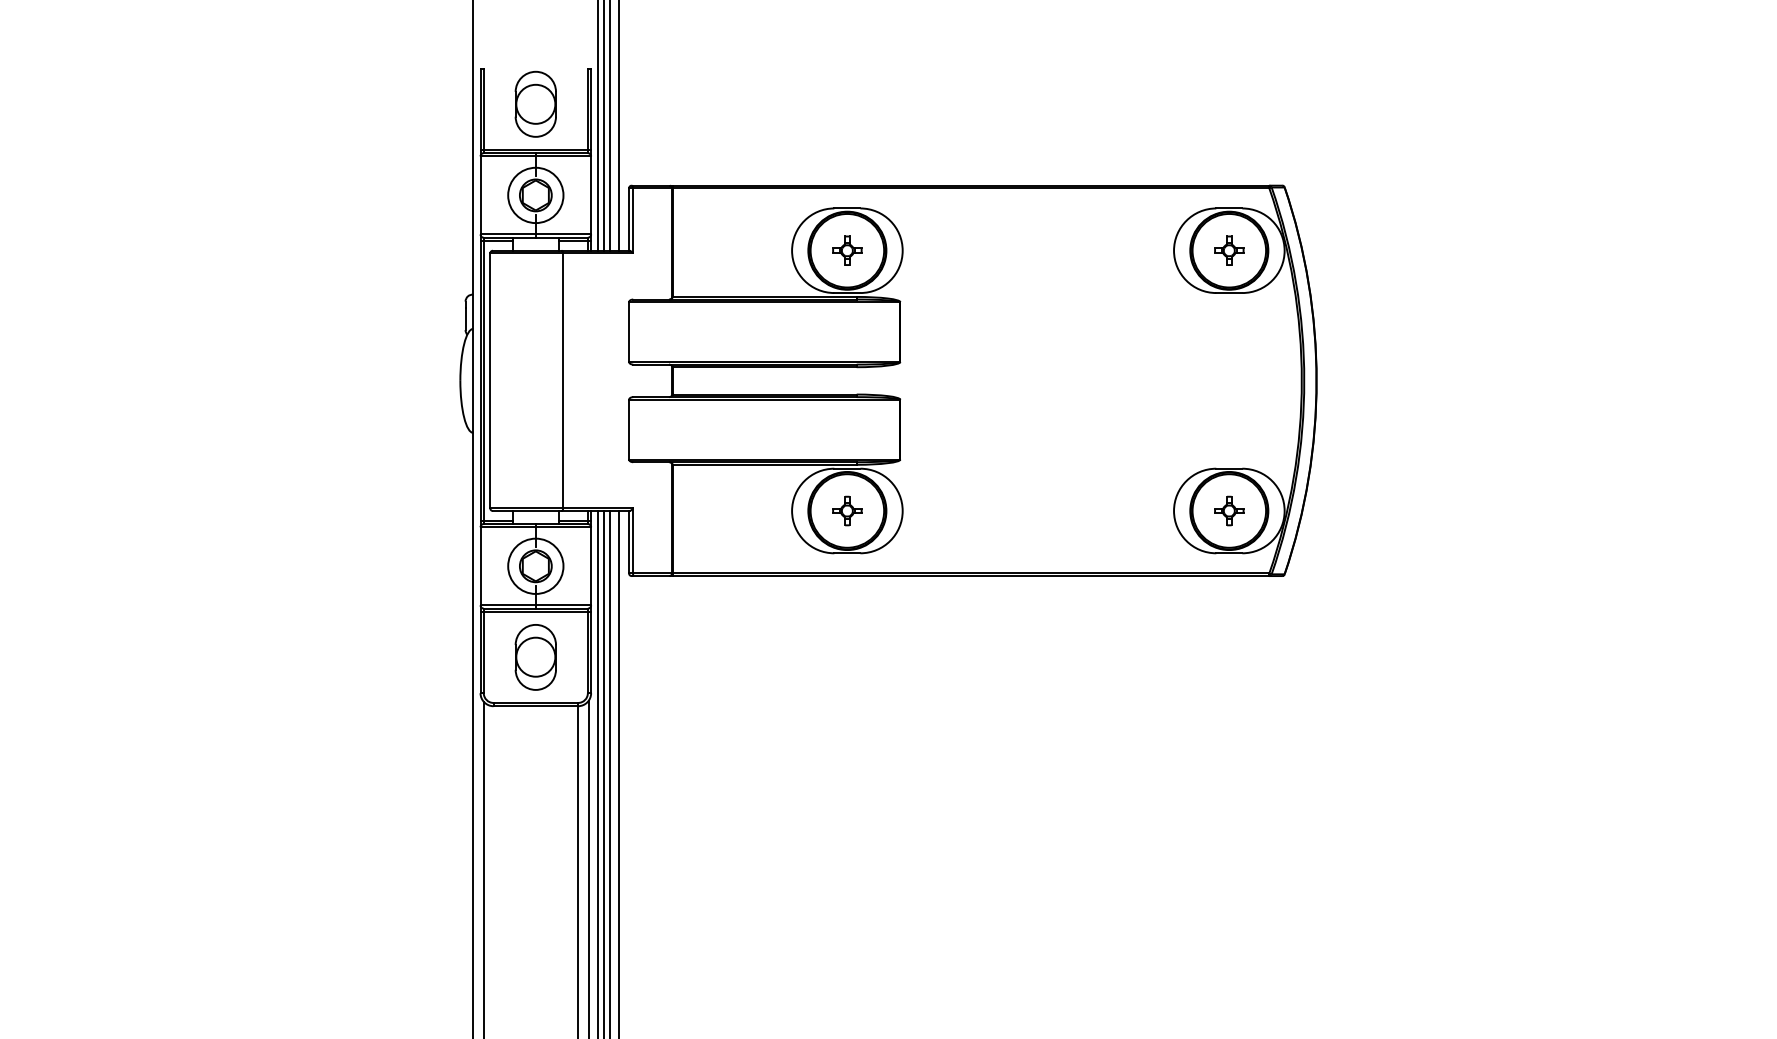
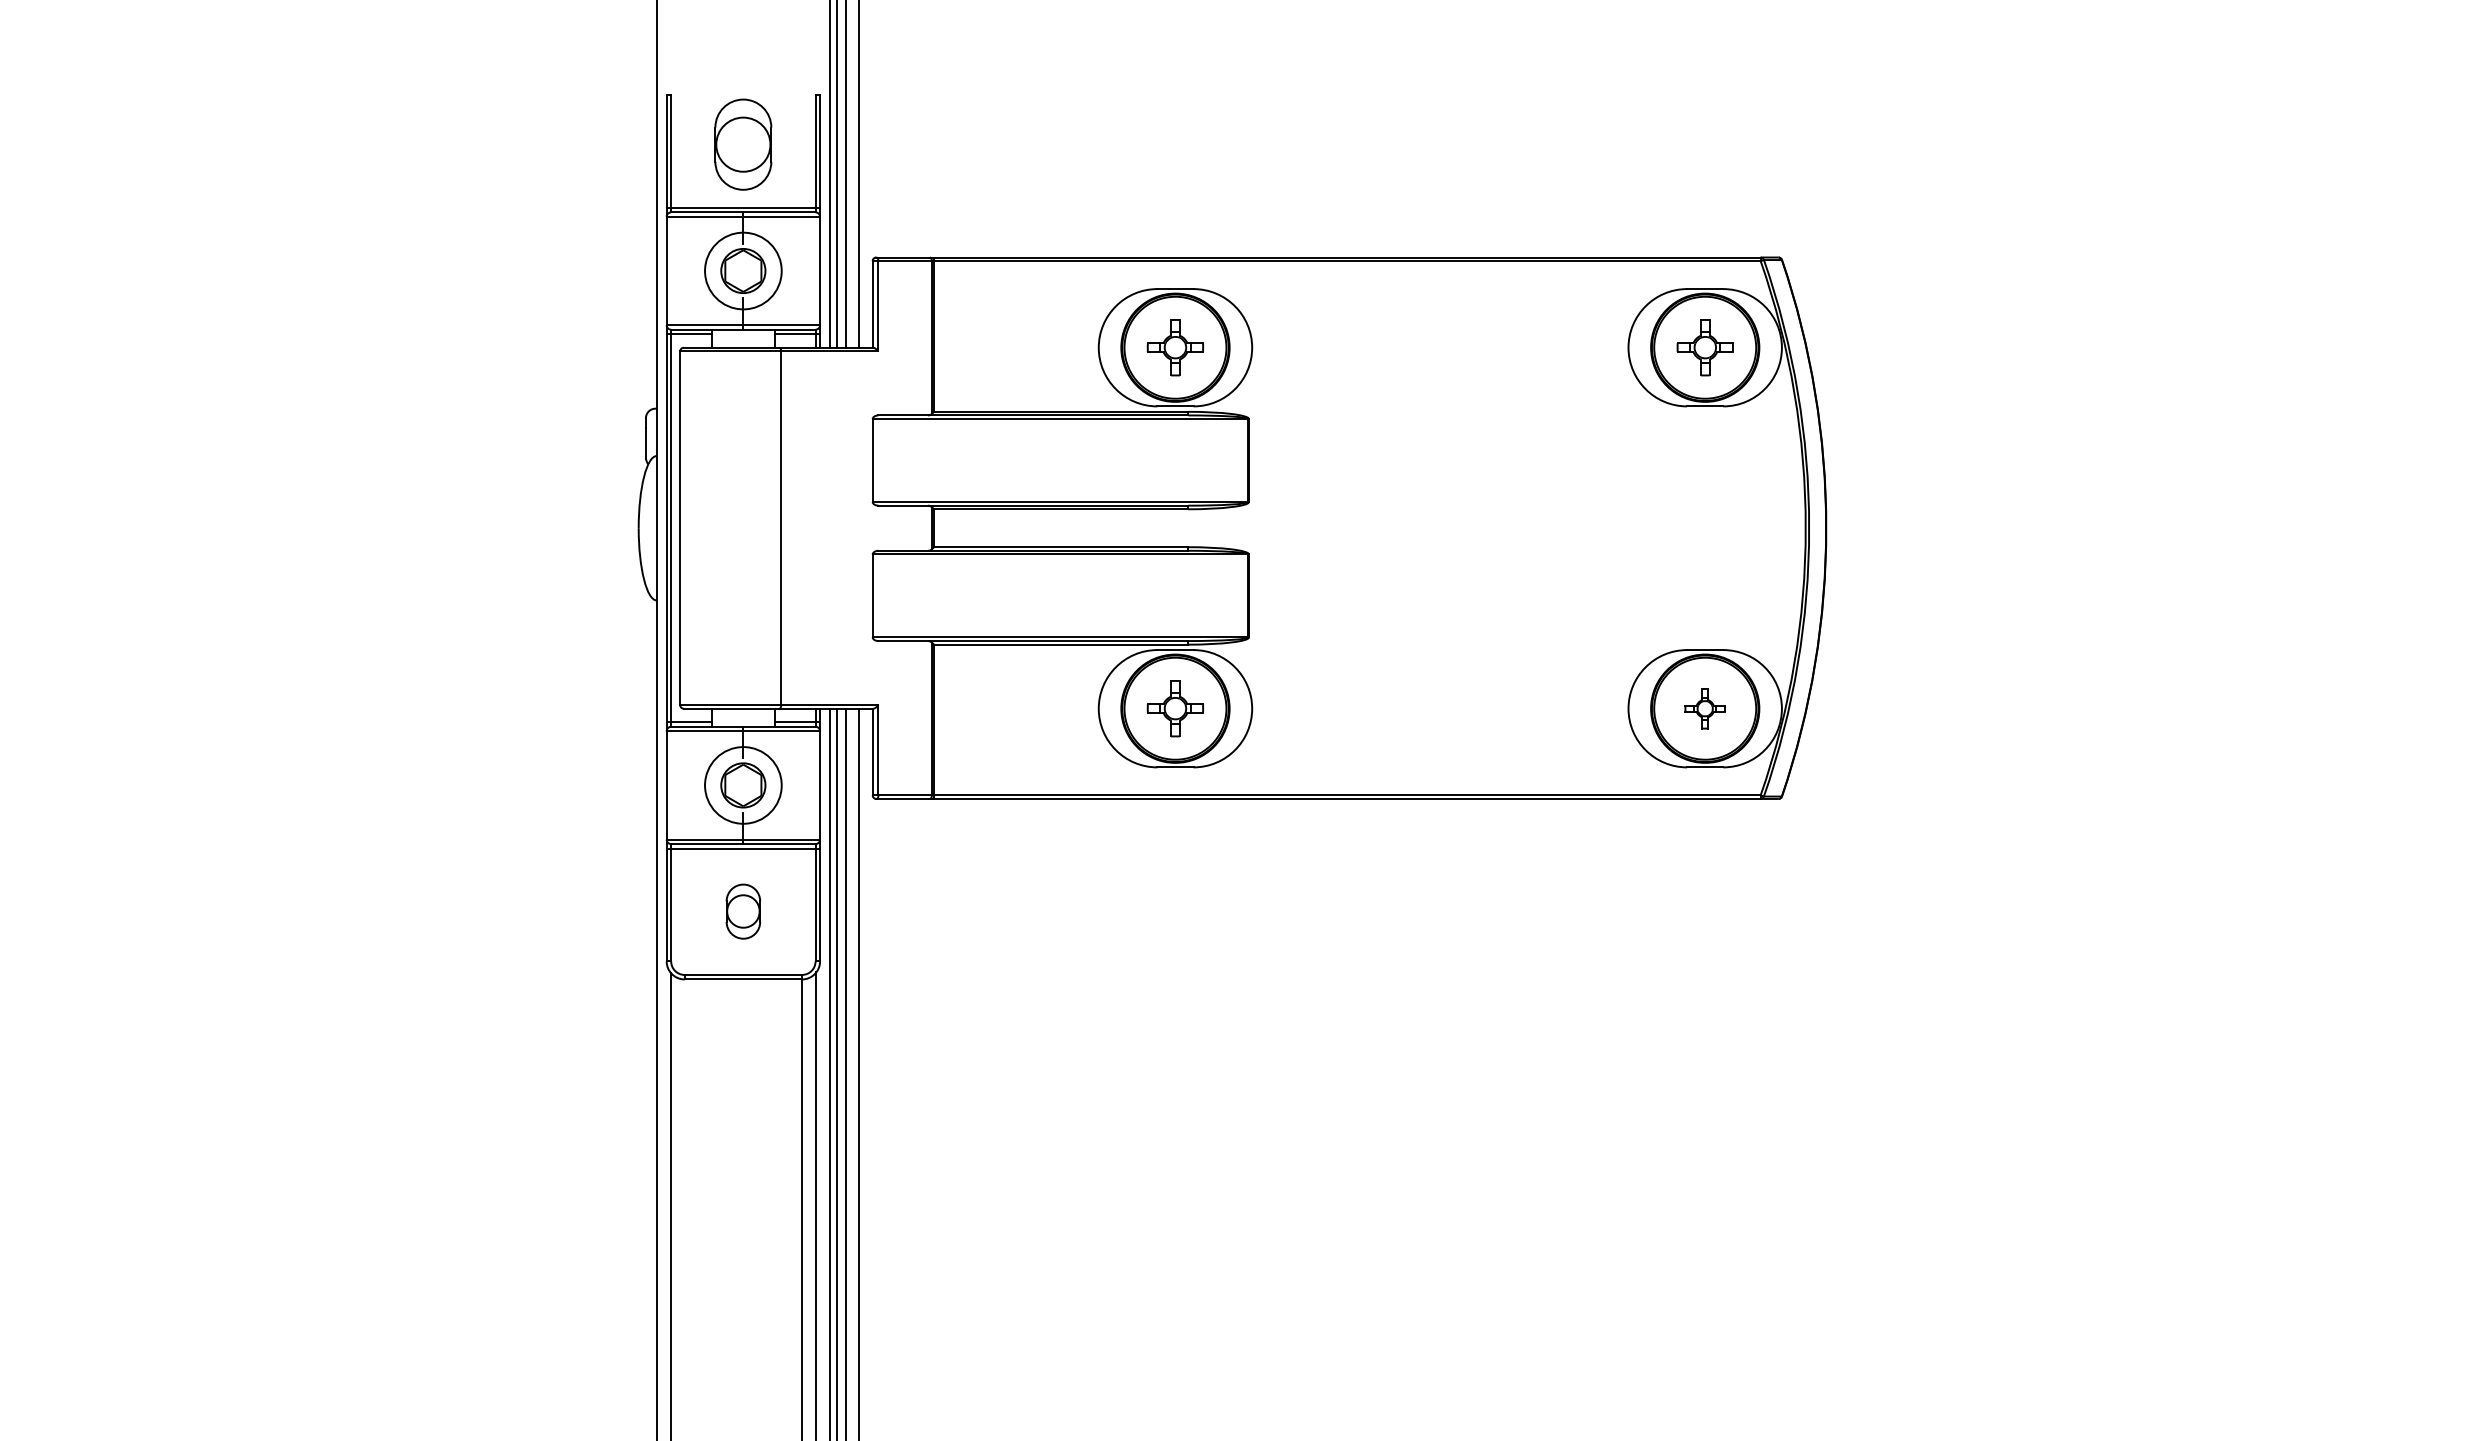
part: (847, 250) -> (1175, 347), size x1.4
part: (1228, 250) -> (1704, 347), size x1.4
part: (847, 510) -> (1175, 708), size x1.4
part: (535, 657) -> (743, 911), size x0.6

